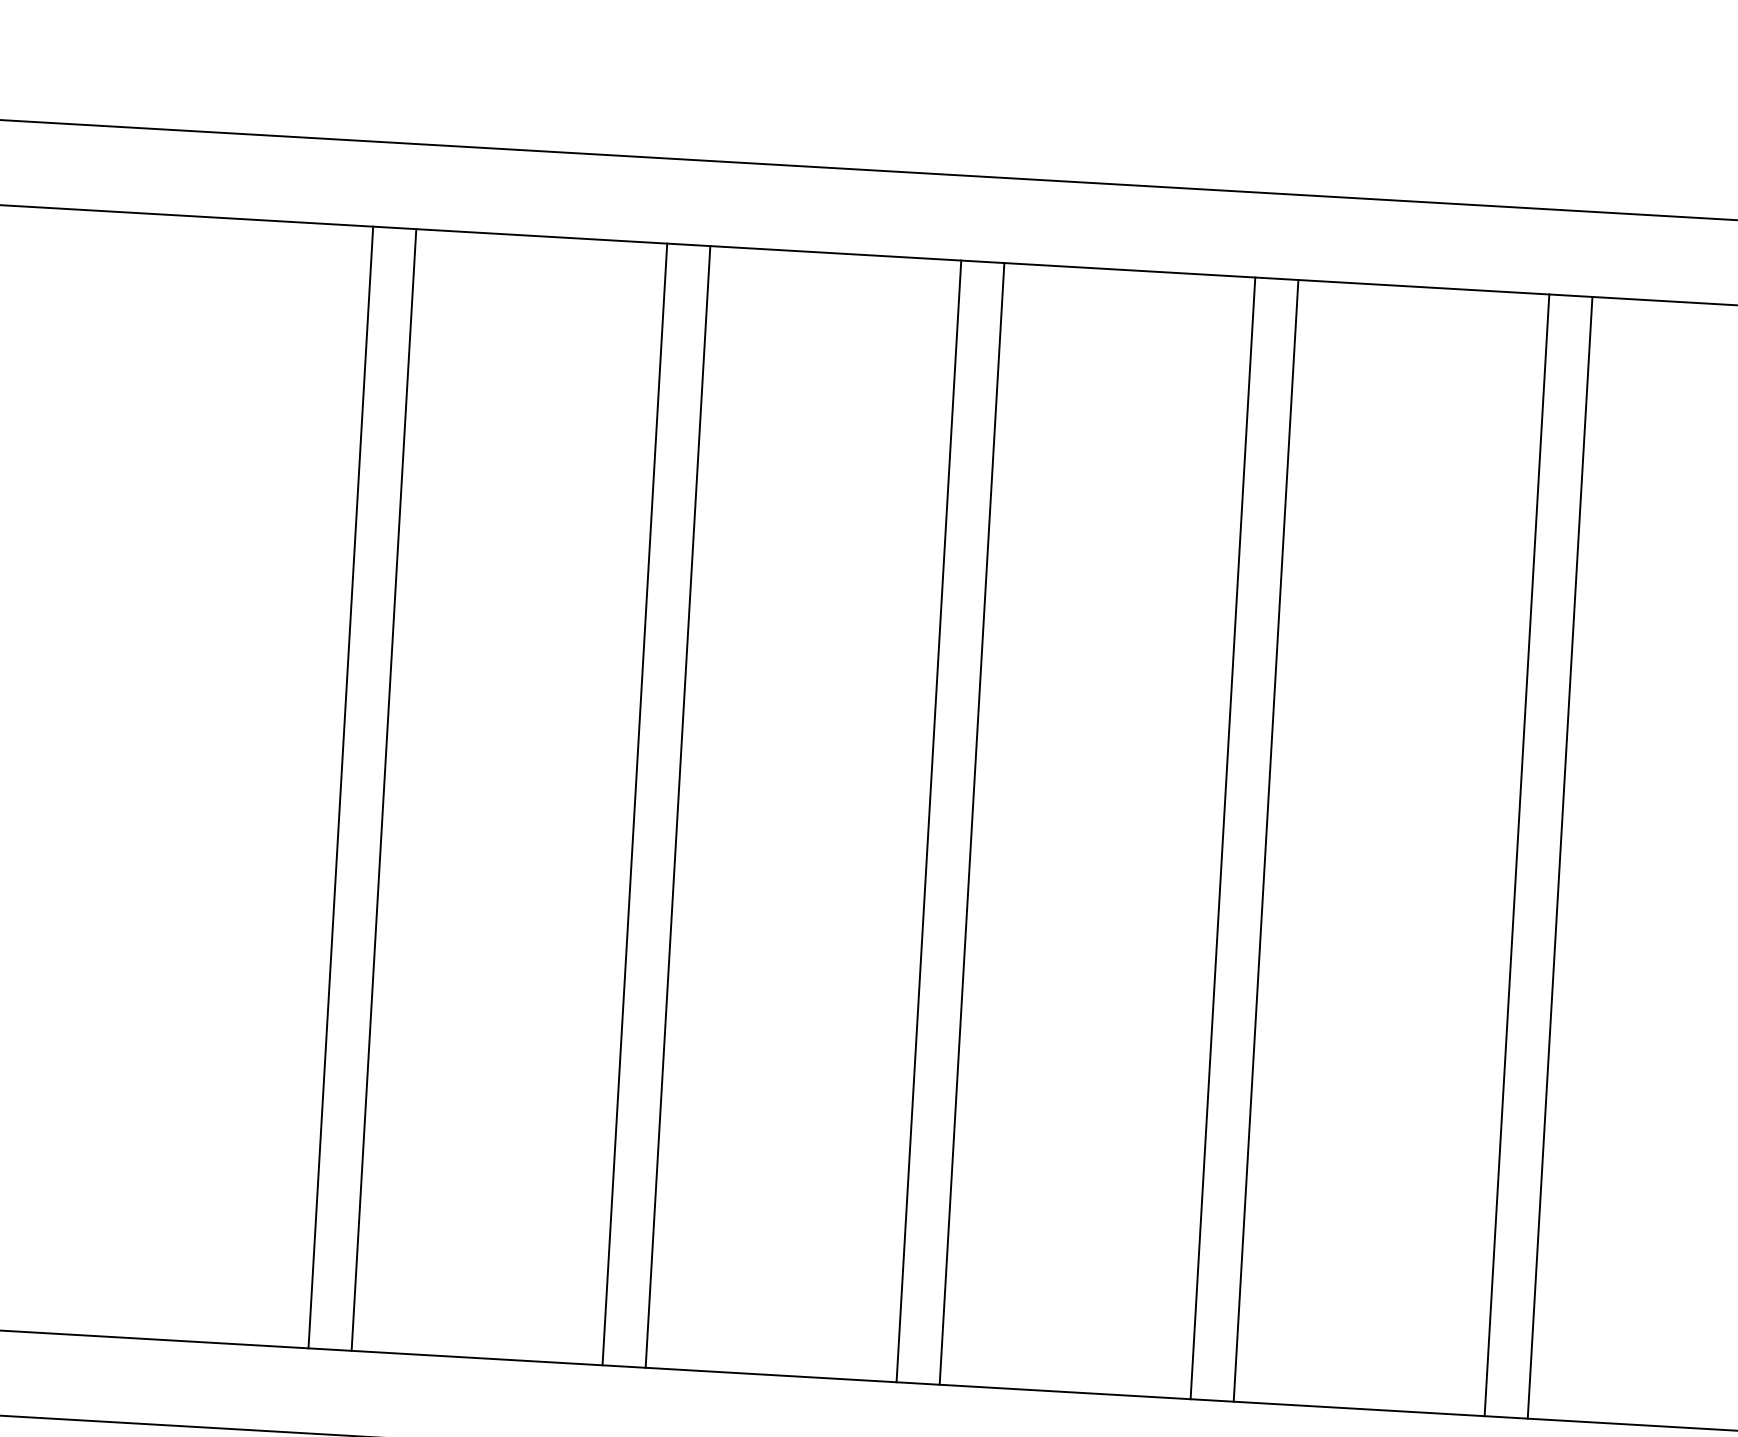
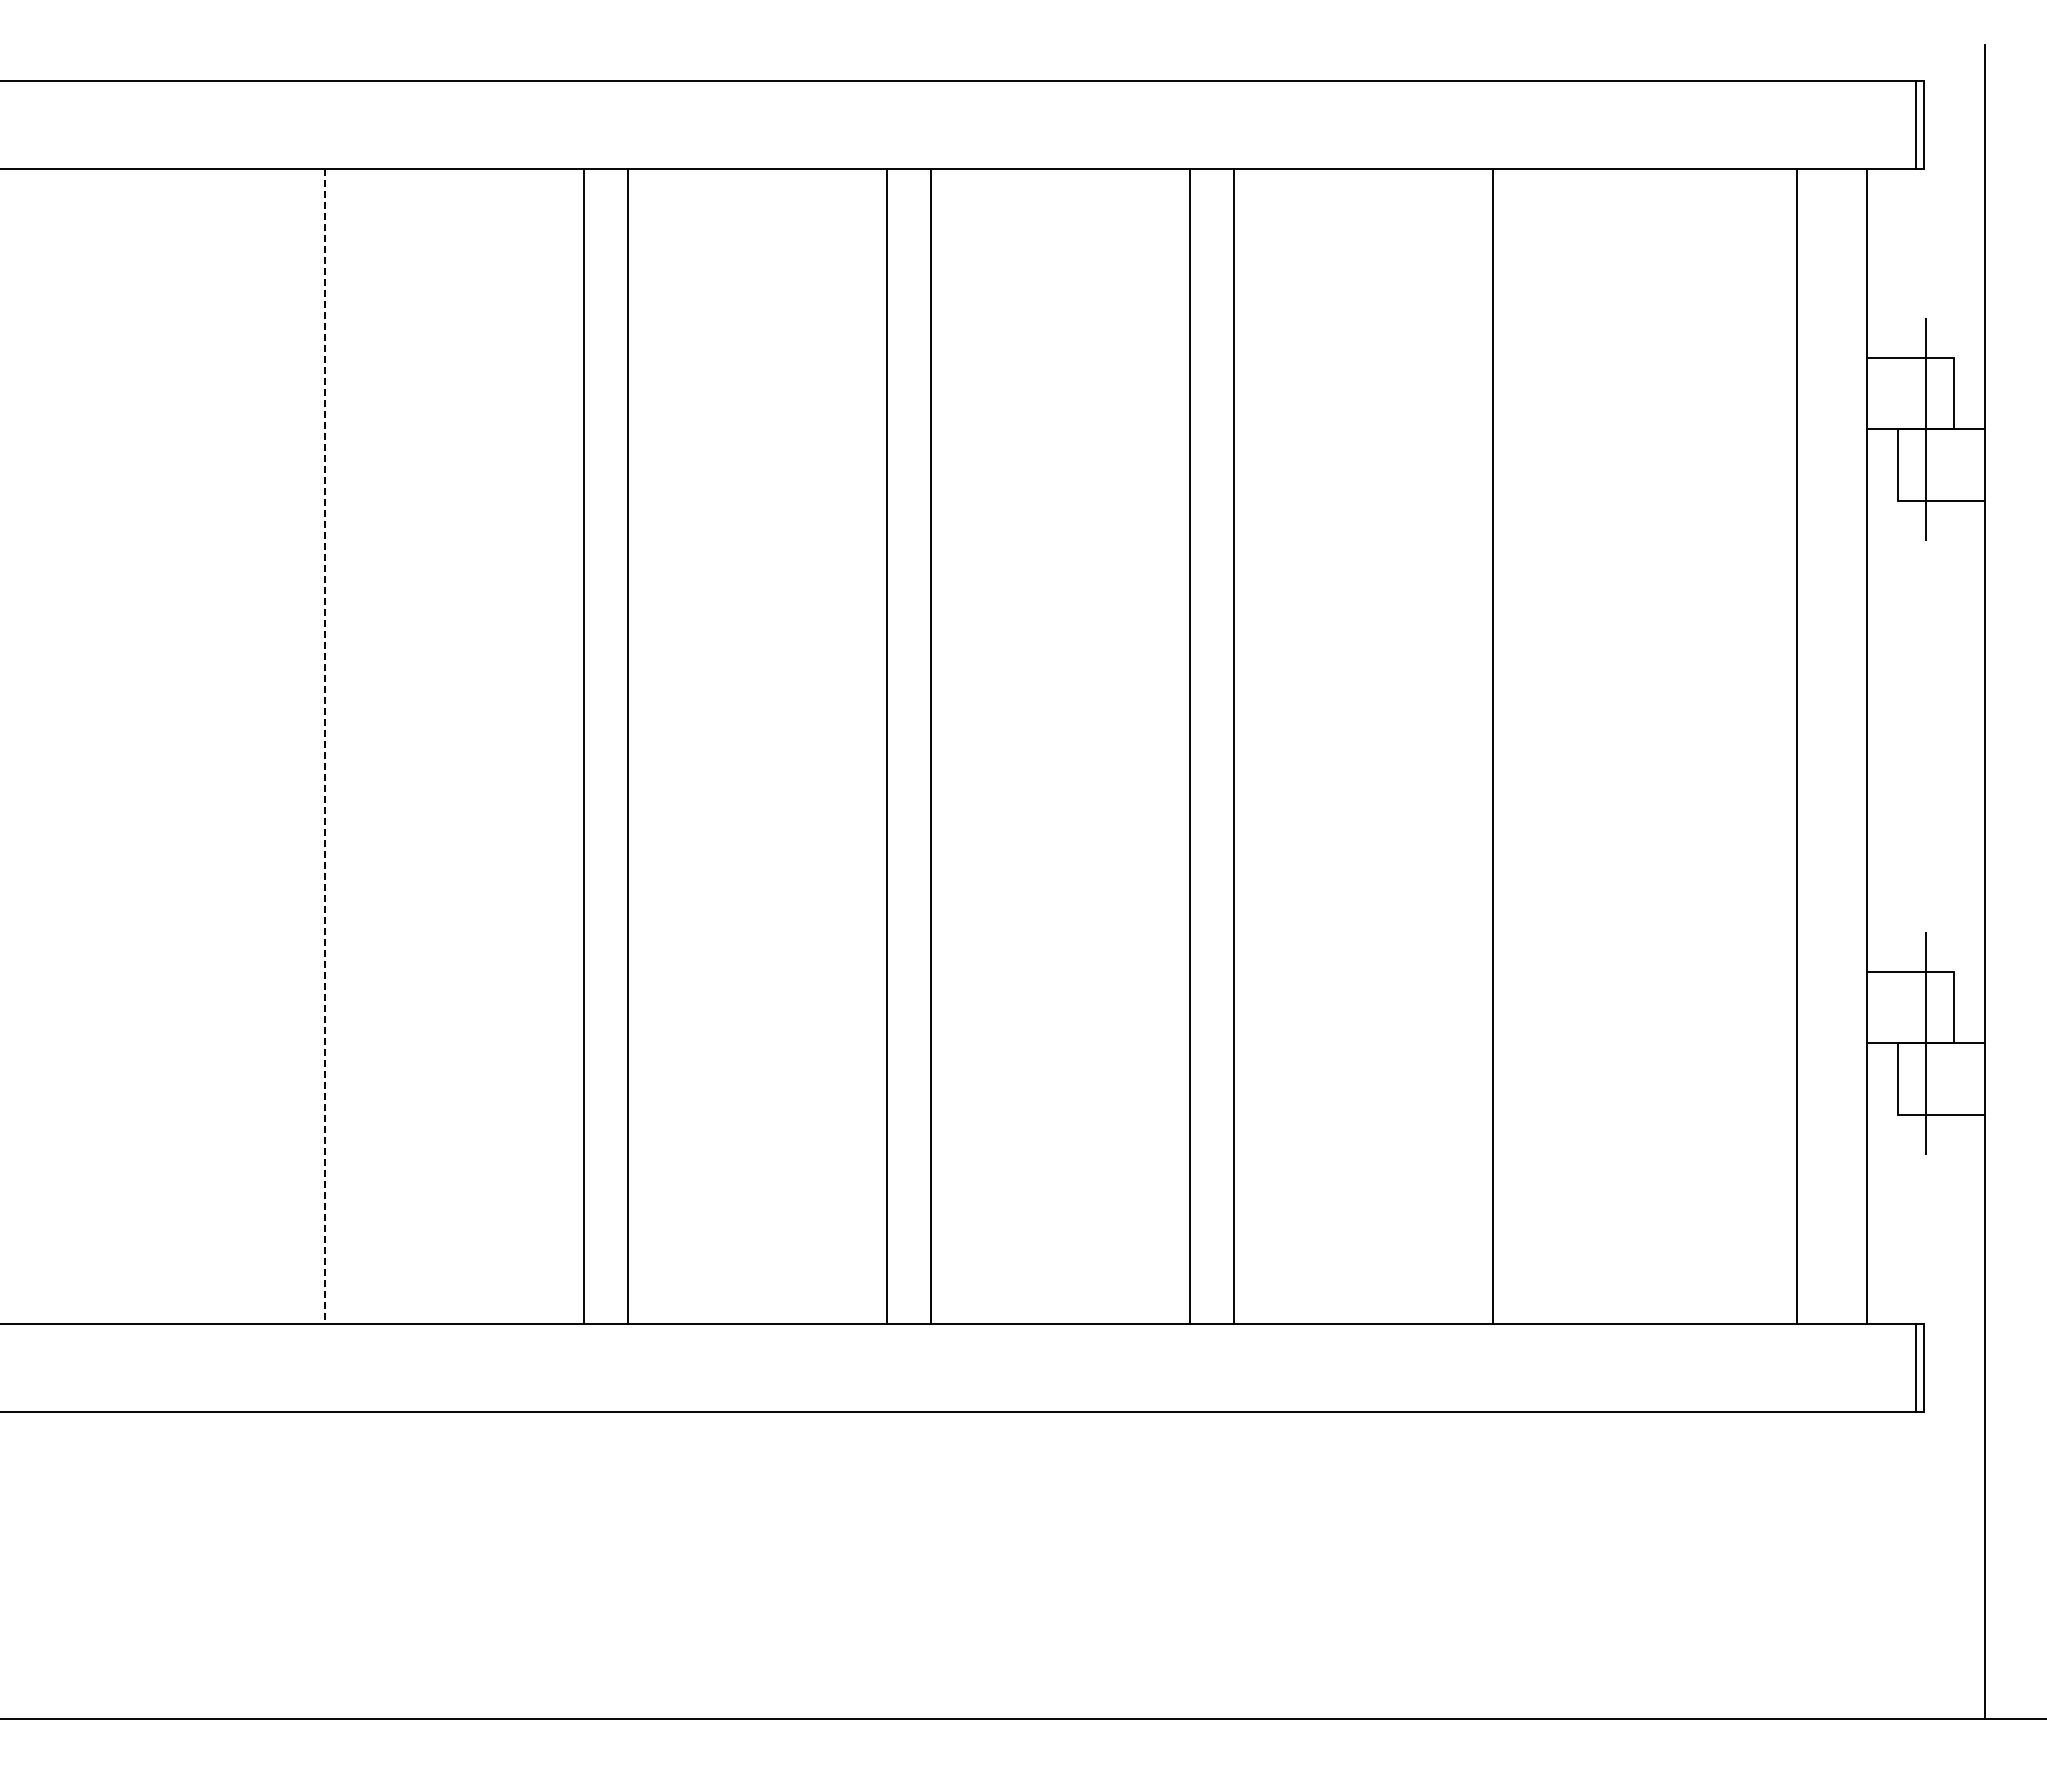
line: (340, 787) -> (280, 746), removed
line: (384, 790) -> (325, 746), solid -> dashed
line: (1560, 857) -> (1537, 746), removed

